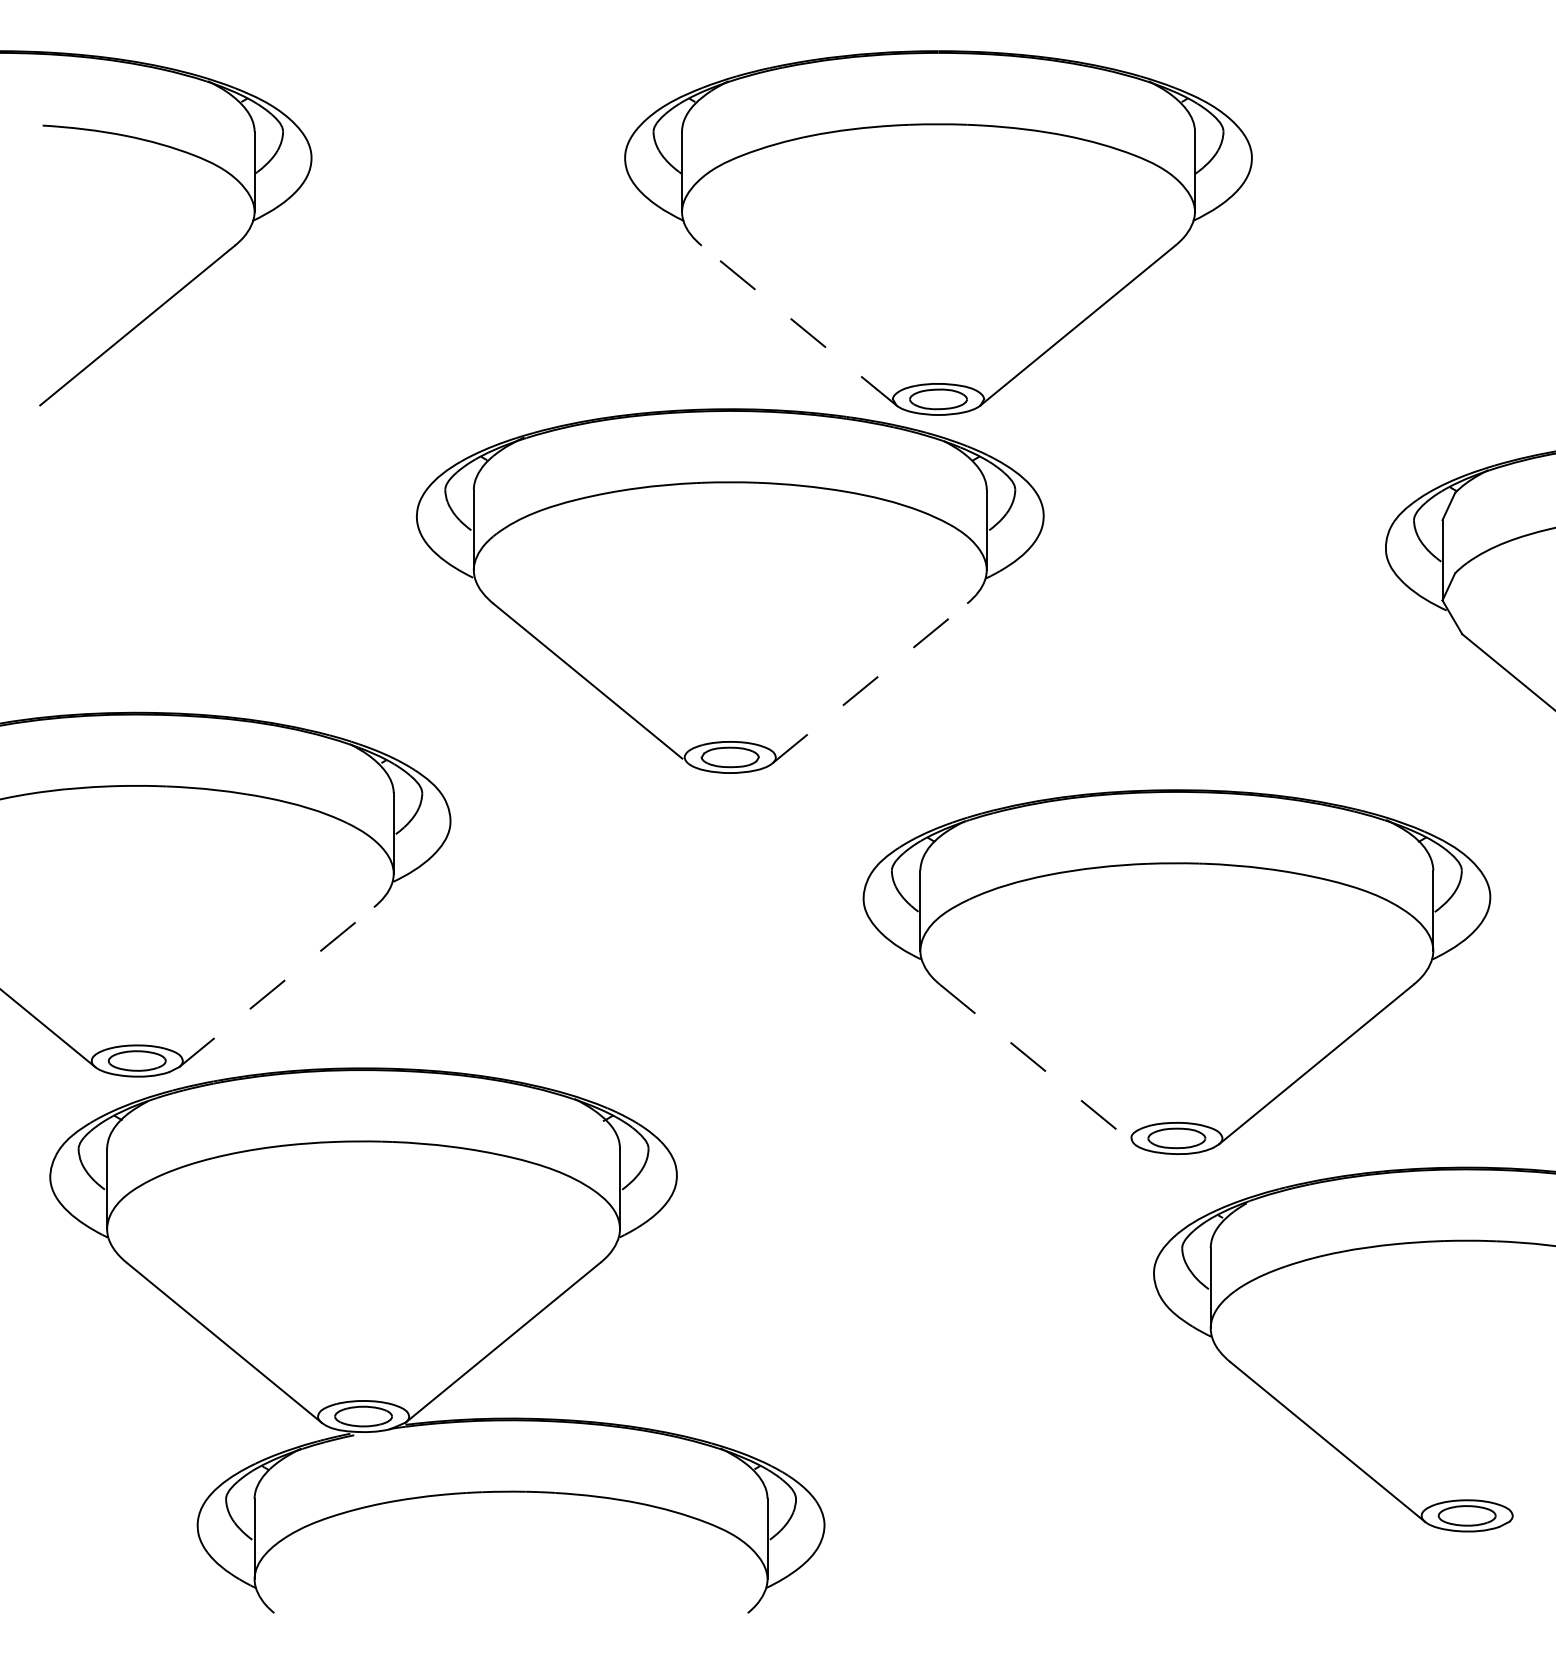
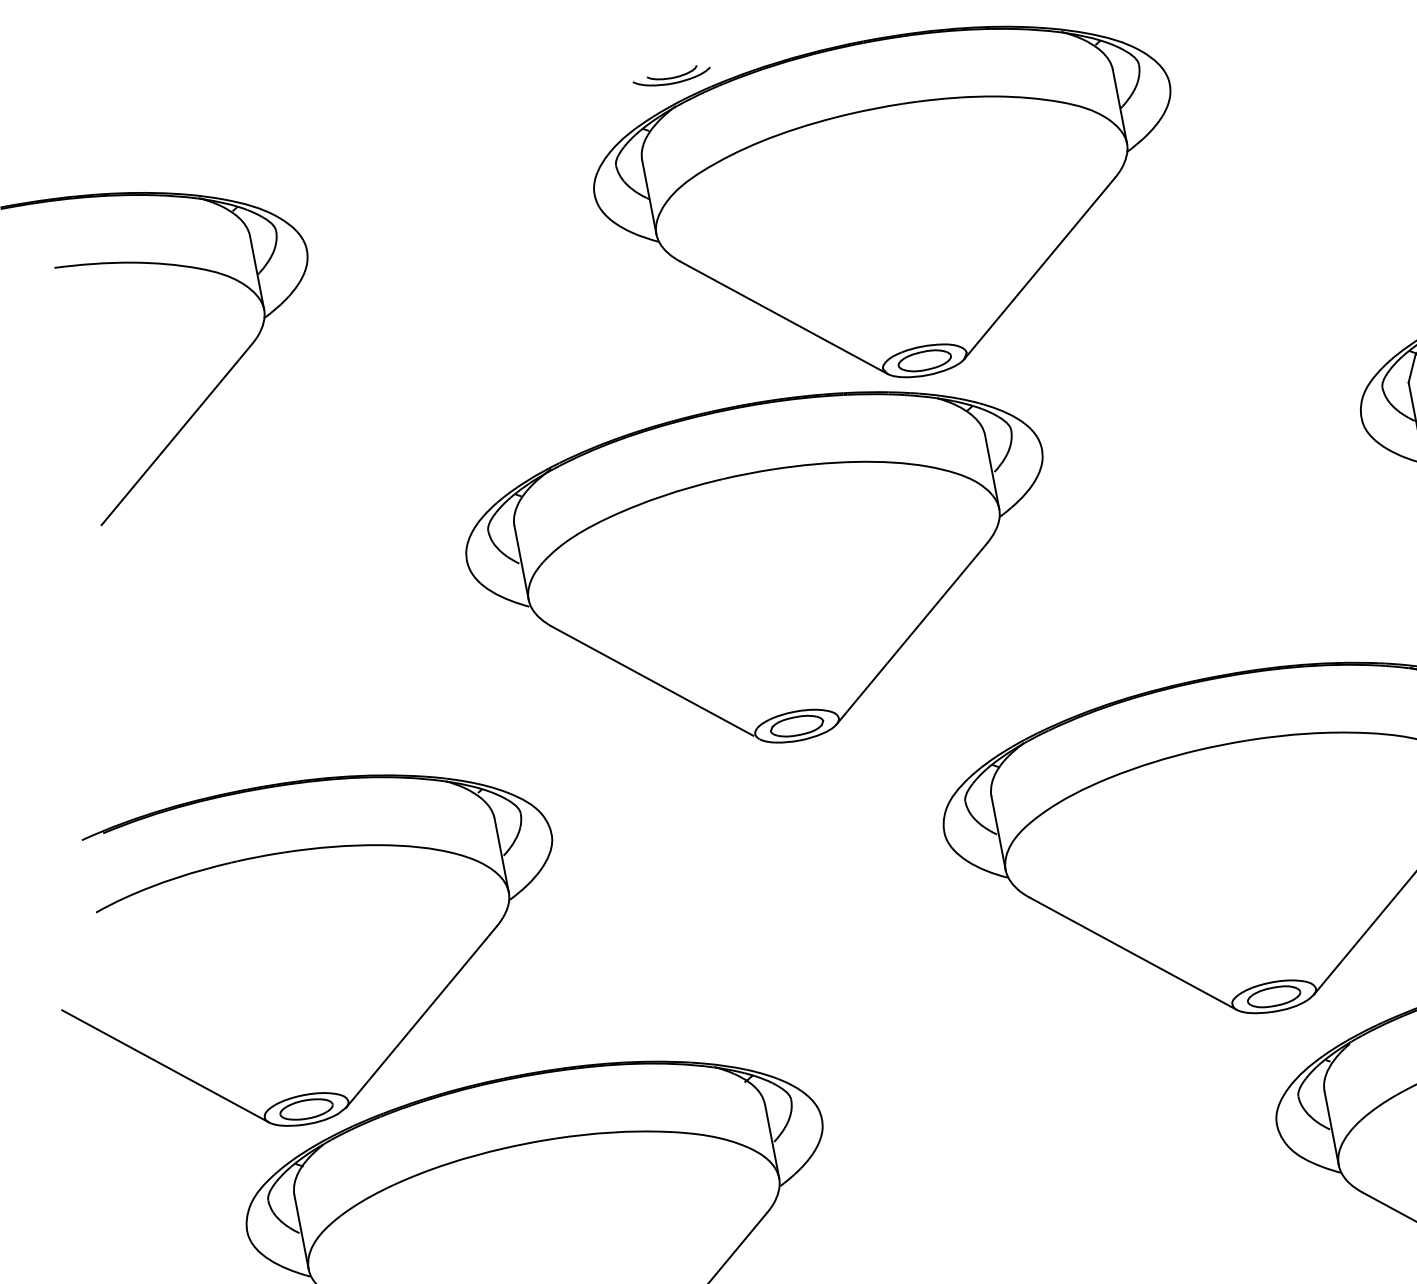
part: (730, 49) -> (672, 76), added
line: (799, 325) -> (784, 317), dashed -> solid
line: (869, 683) -> (911, 633), dashed -> solid
line: (276, 987) -> (421, 1017), dashed -> solid
line: (1037, 1064) -> (1133, 953), dashed -> solid

